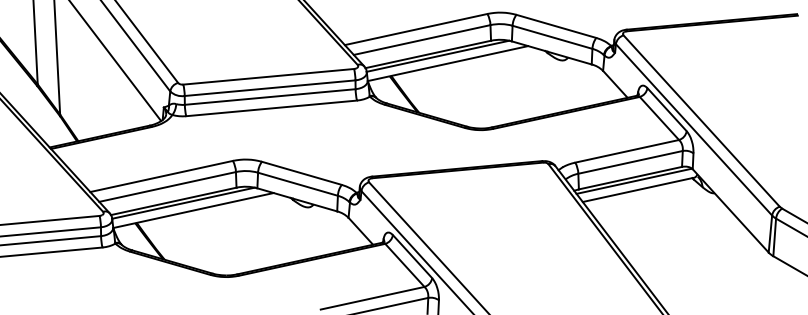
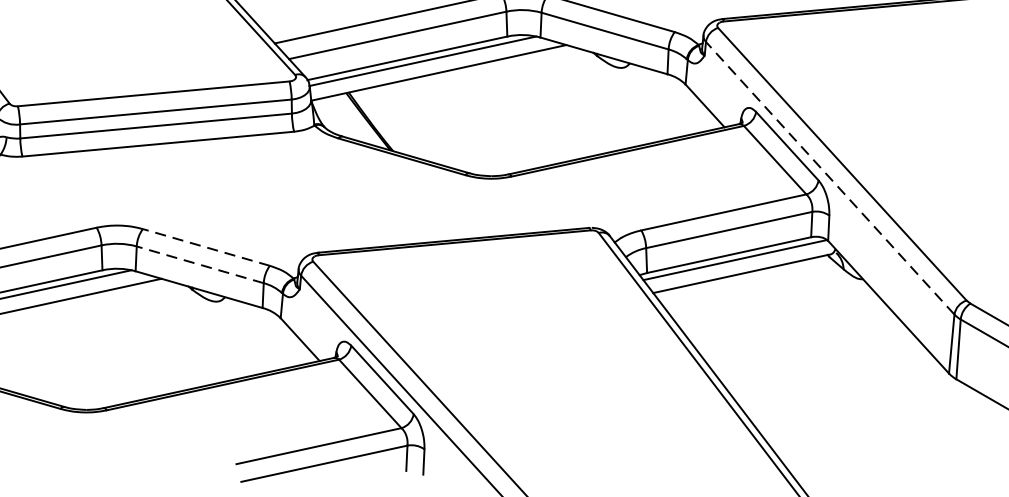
line: (694, 129) -> (830, 177), solid -> dashed
line: (301, 173) -> (205, 247), solid -> dashed
line: (297, 184) -> (199, 265), solid -> dashed

